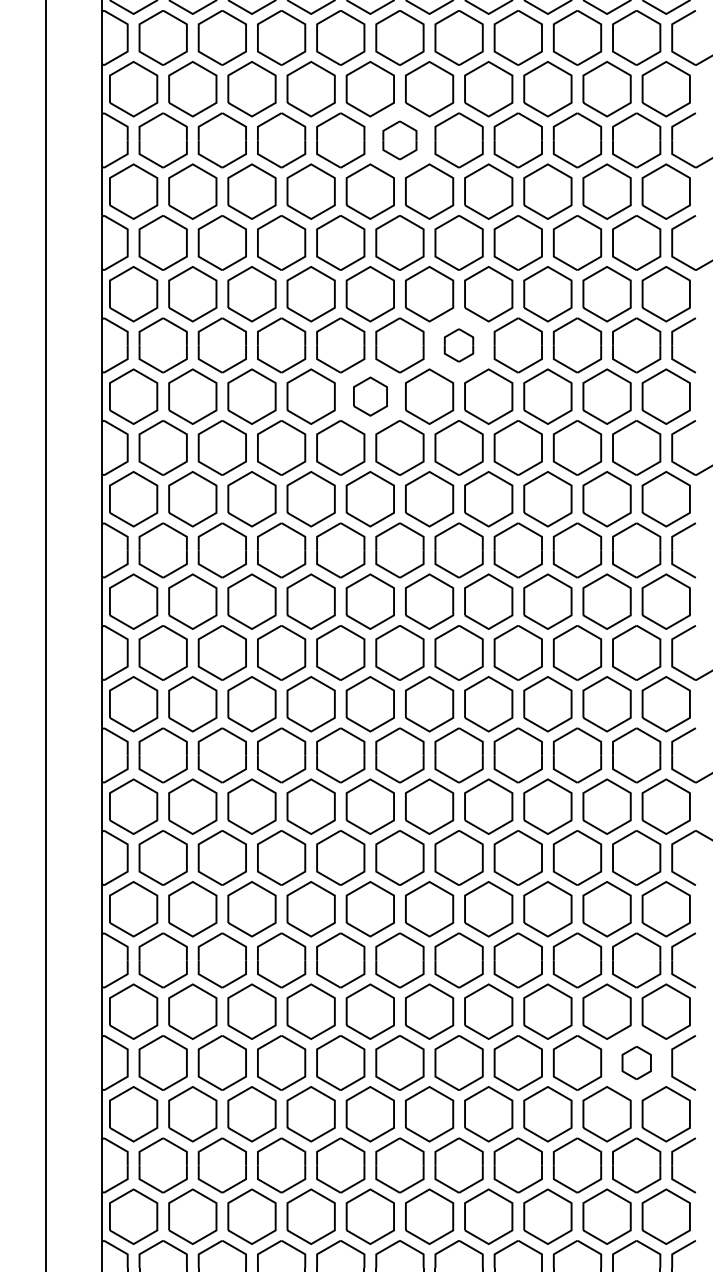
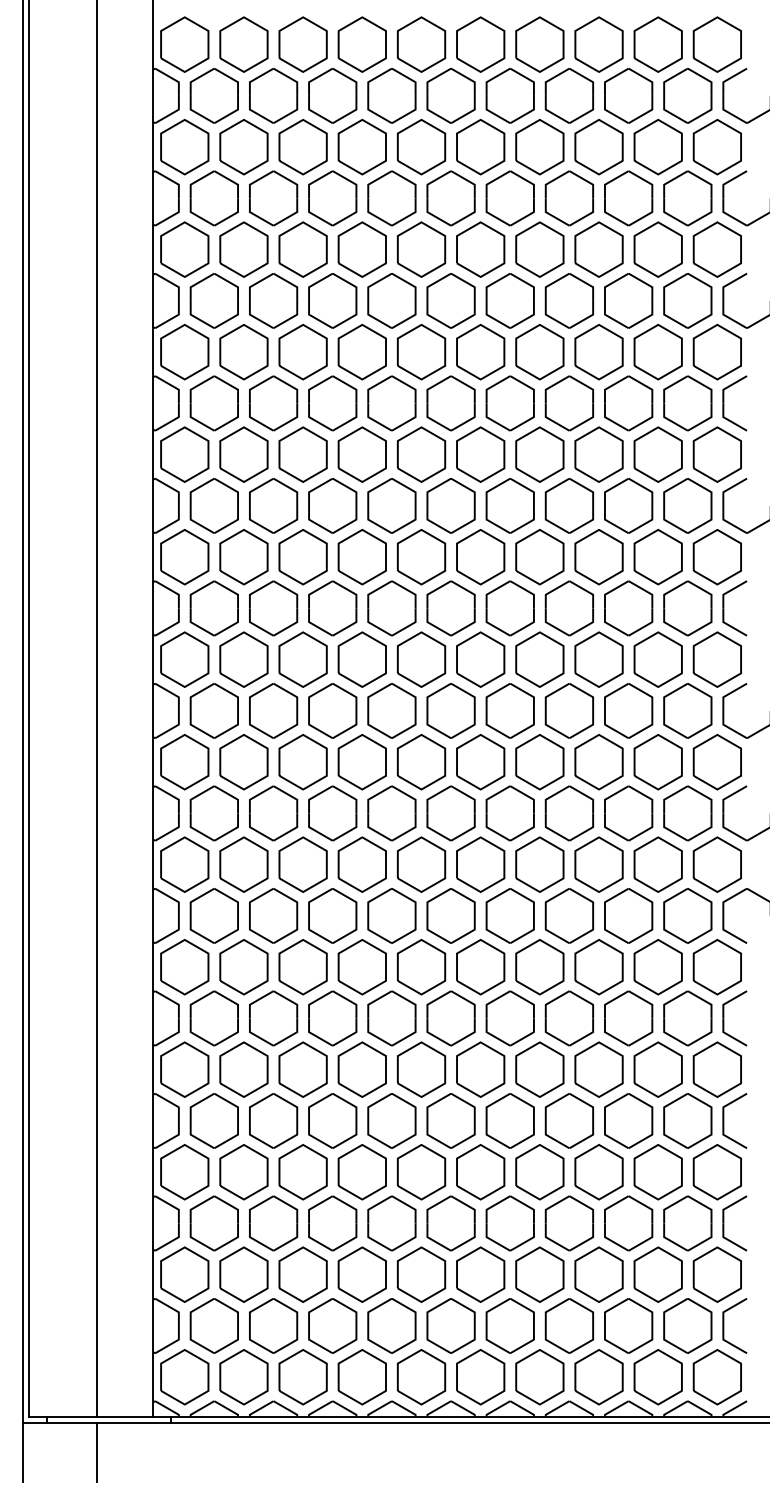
part: (399, 140) -> (450, 198), size x1.43
part: (458, 345) -> (509, 403), size x1.67
part: (370, 396) -> (421, 454), size x1.43
part: (636, 1062) -> (687, 1120), size x1.67

